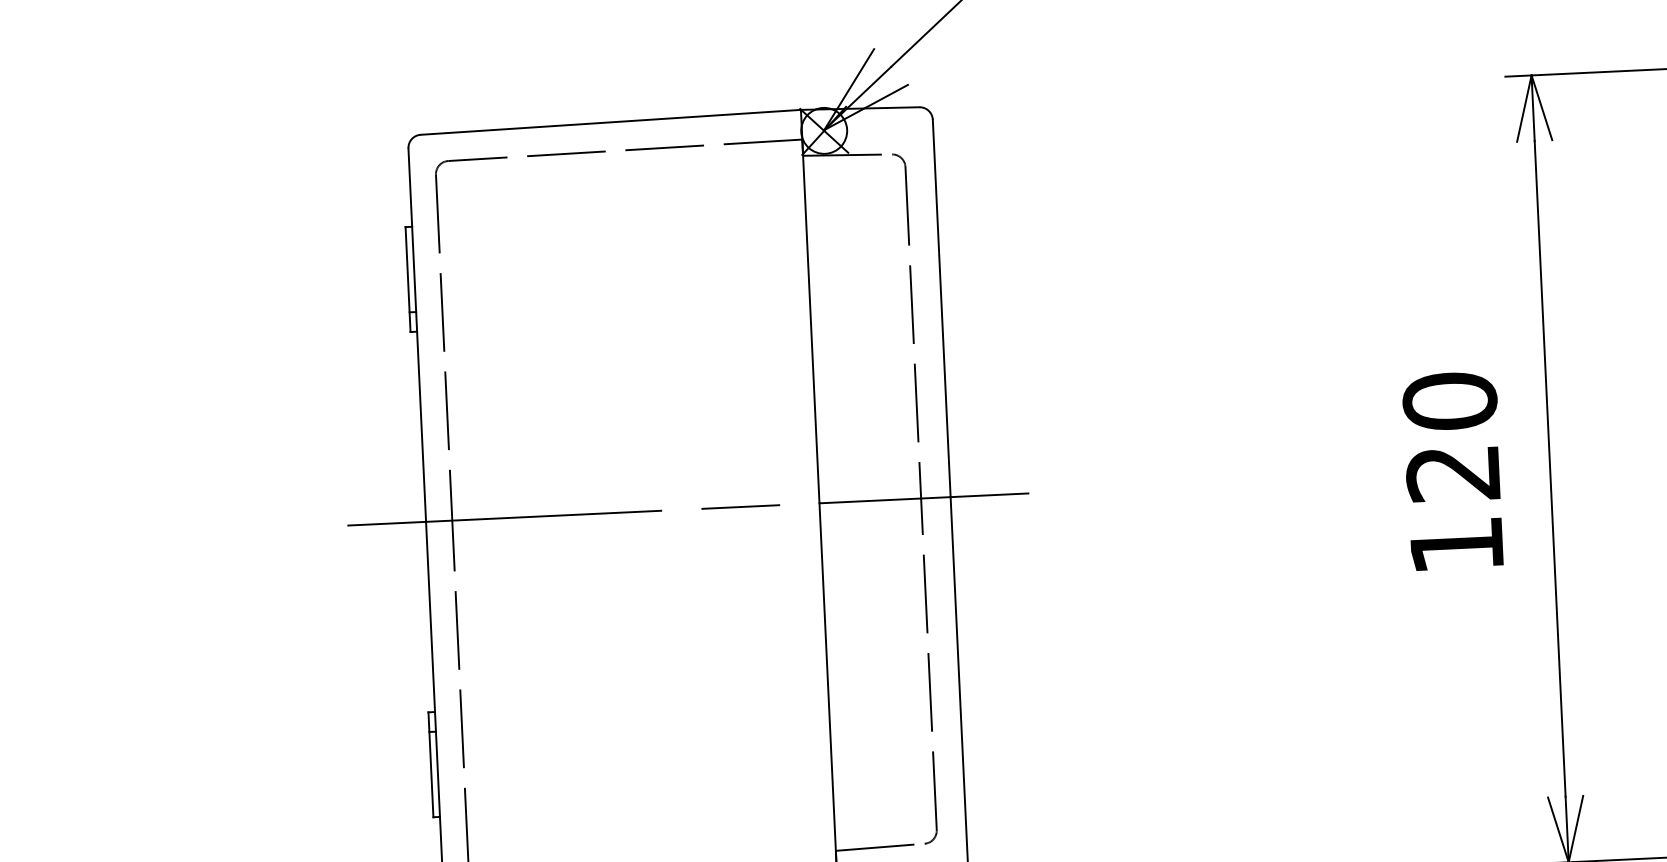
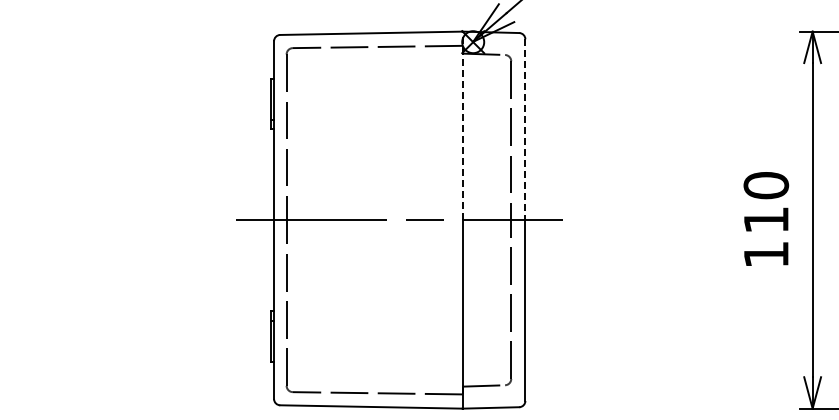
line: (810, 305) -> (462, 125), solid -> dashed
line: (942, 310) -> (525, 130), solid -> dashed
text: (1451, 474) -> (765, 220), 120 -> 110

